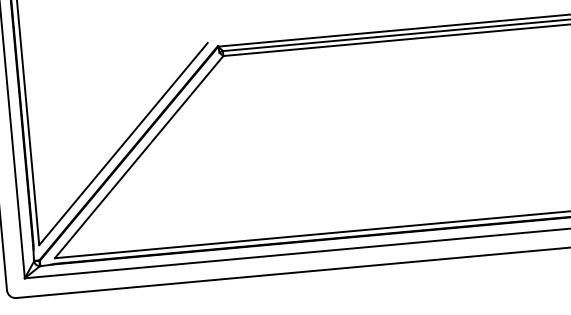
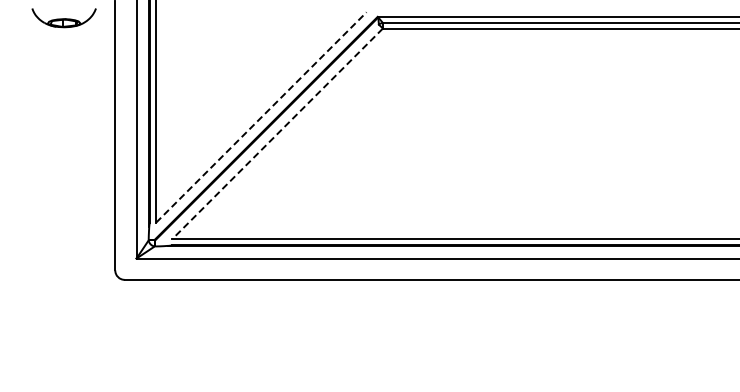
line: (123, 144) -> (261, 117), solid -> dashed
line: (138, 156) -> (277, 133), solid -> dashed

